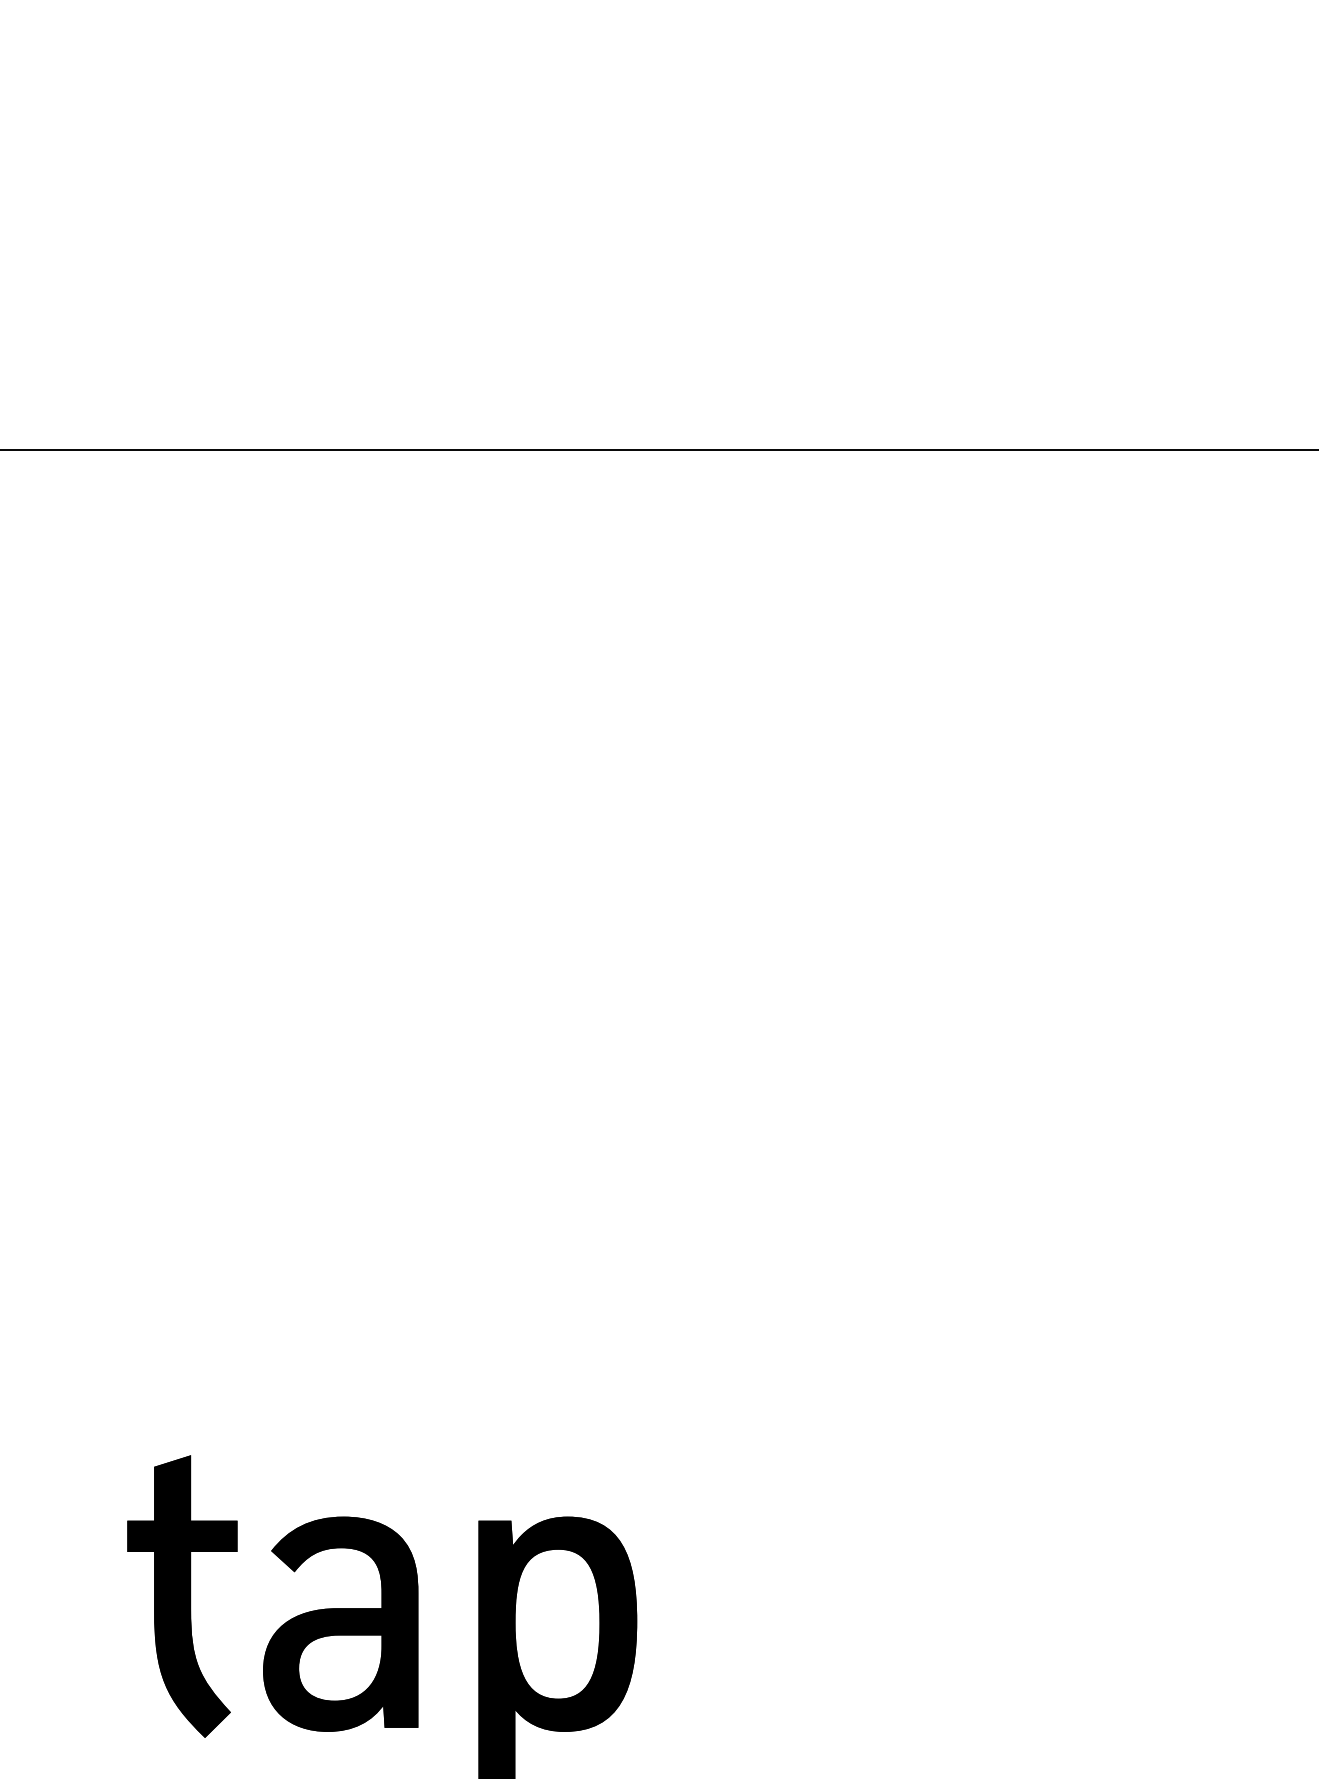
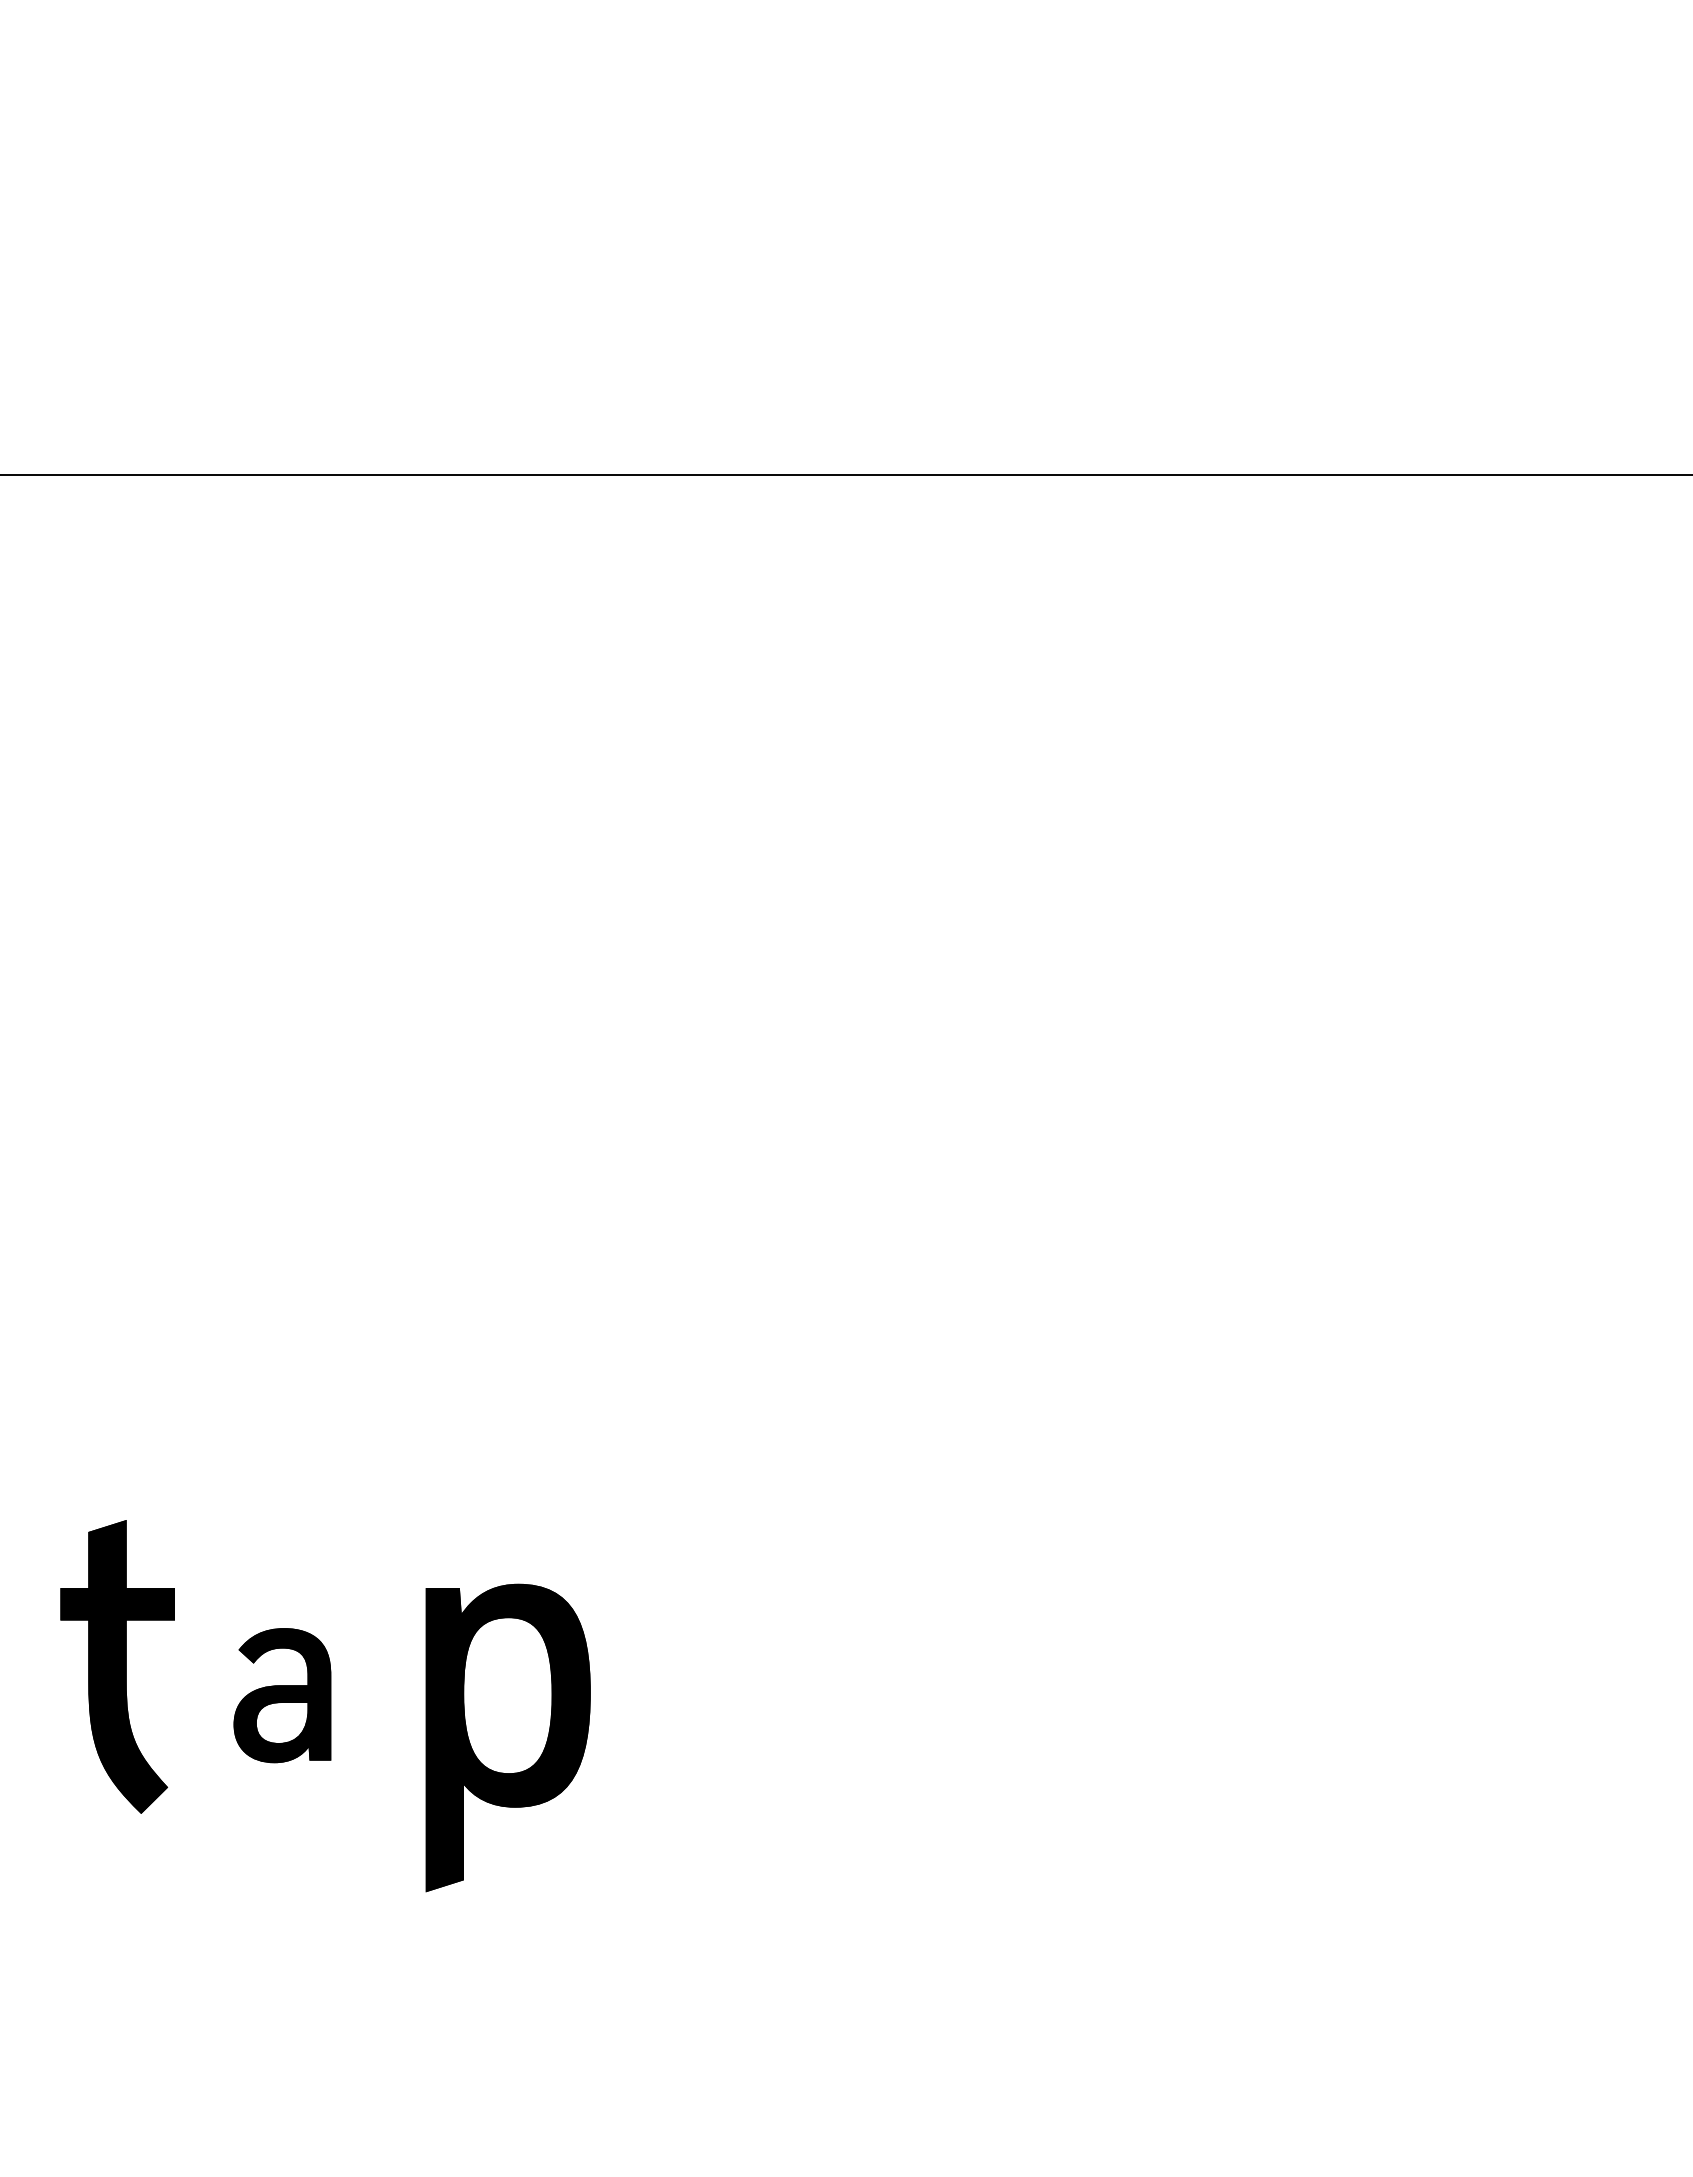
part: (340, 1624) -> (282, 1695), size x0.6

